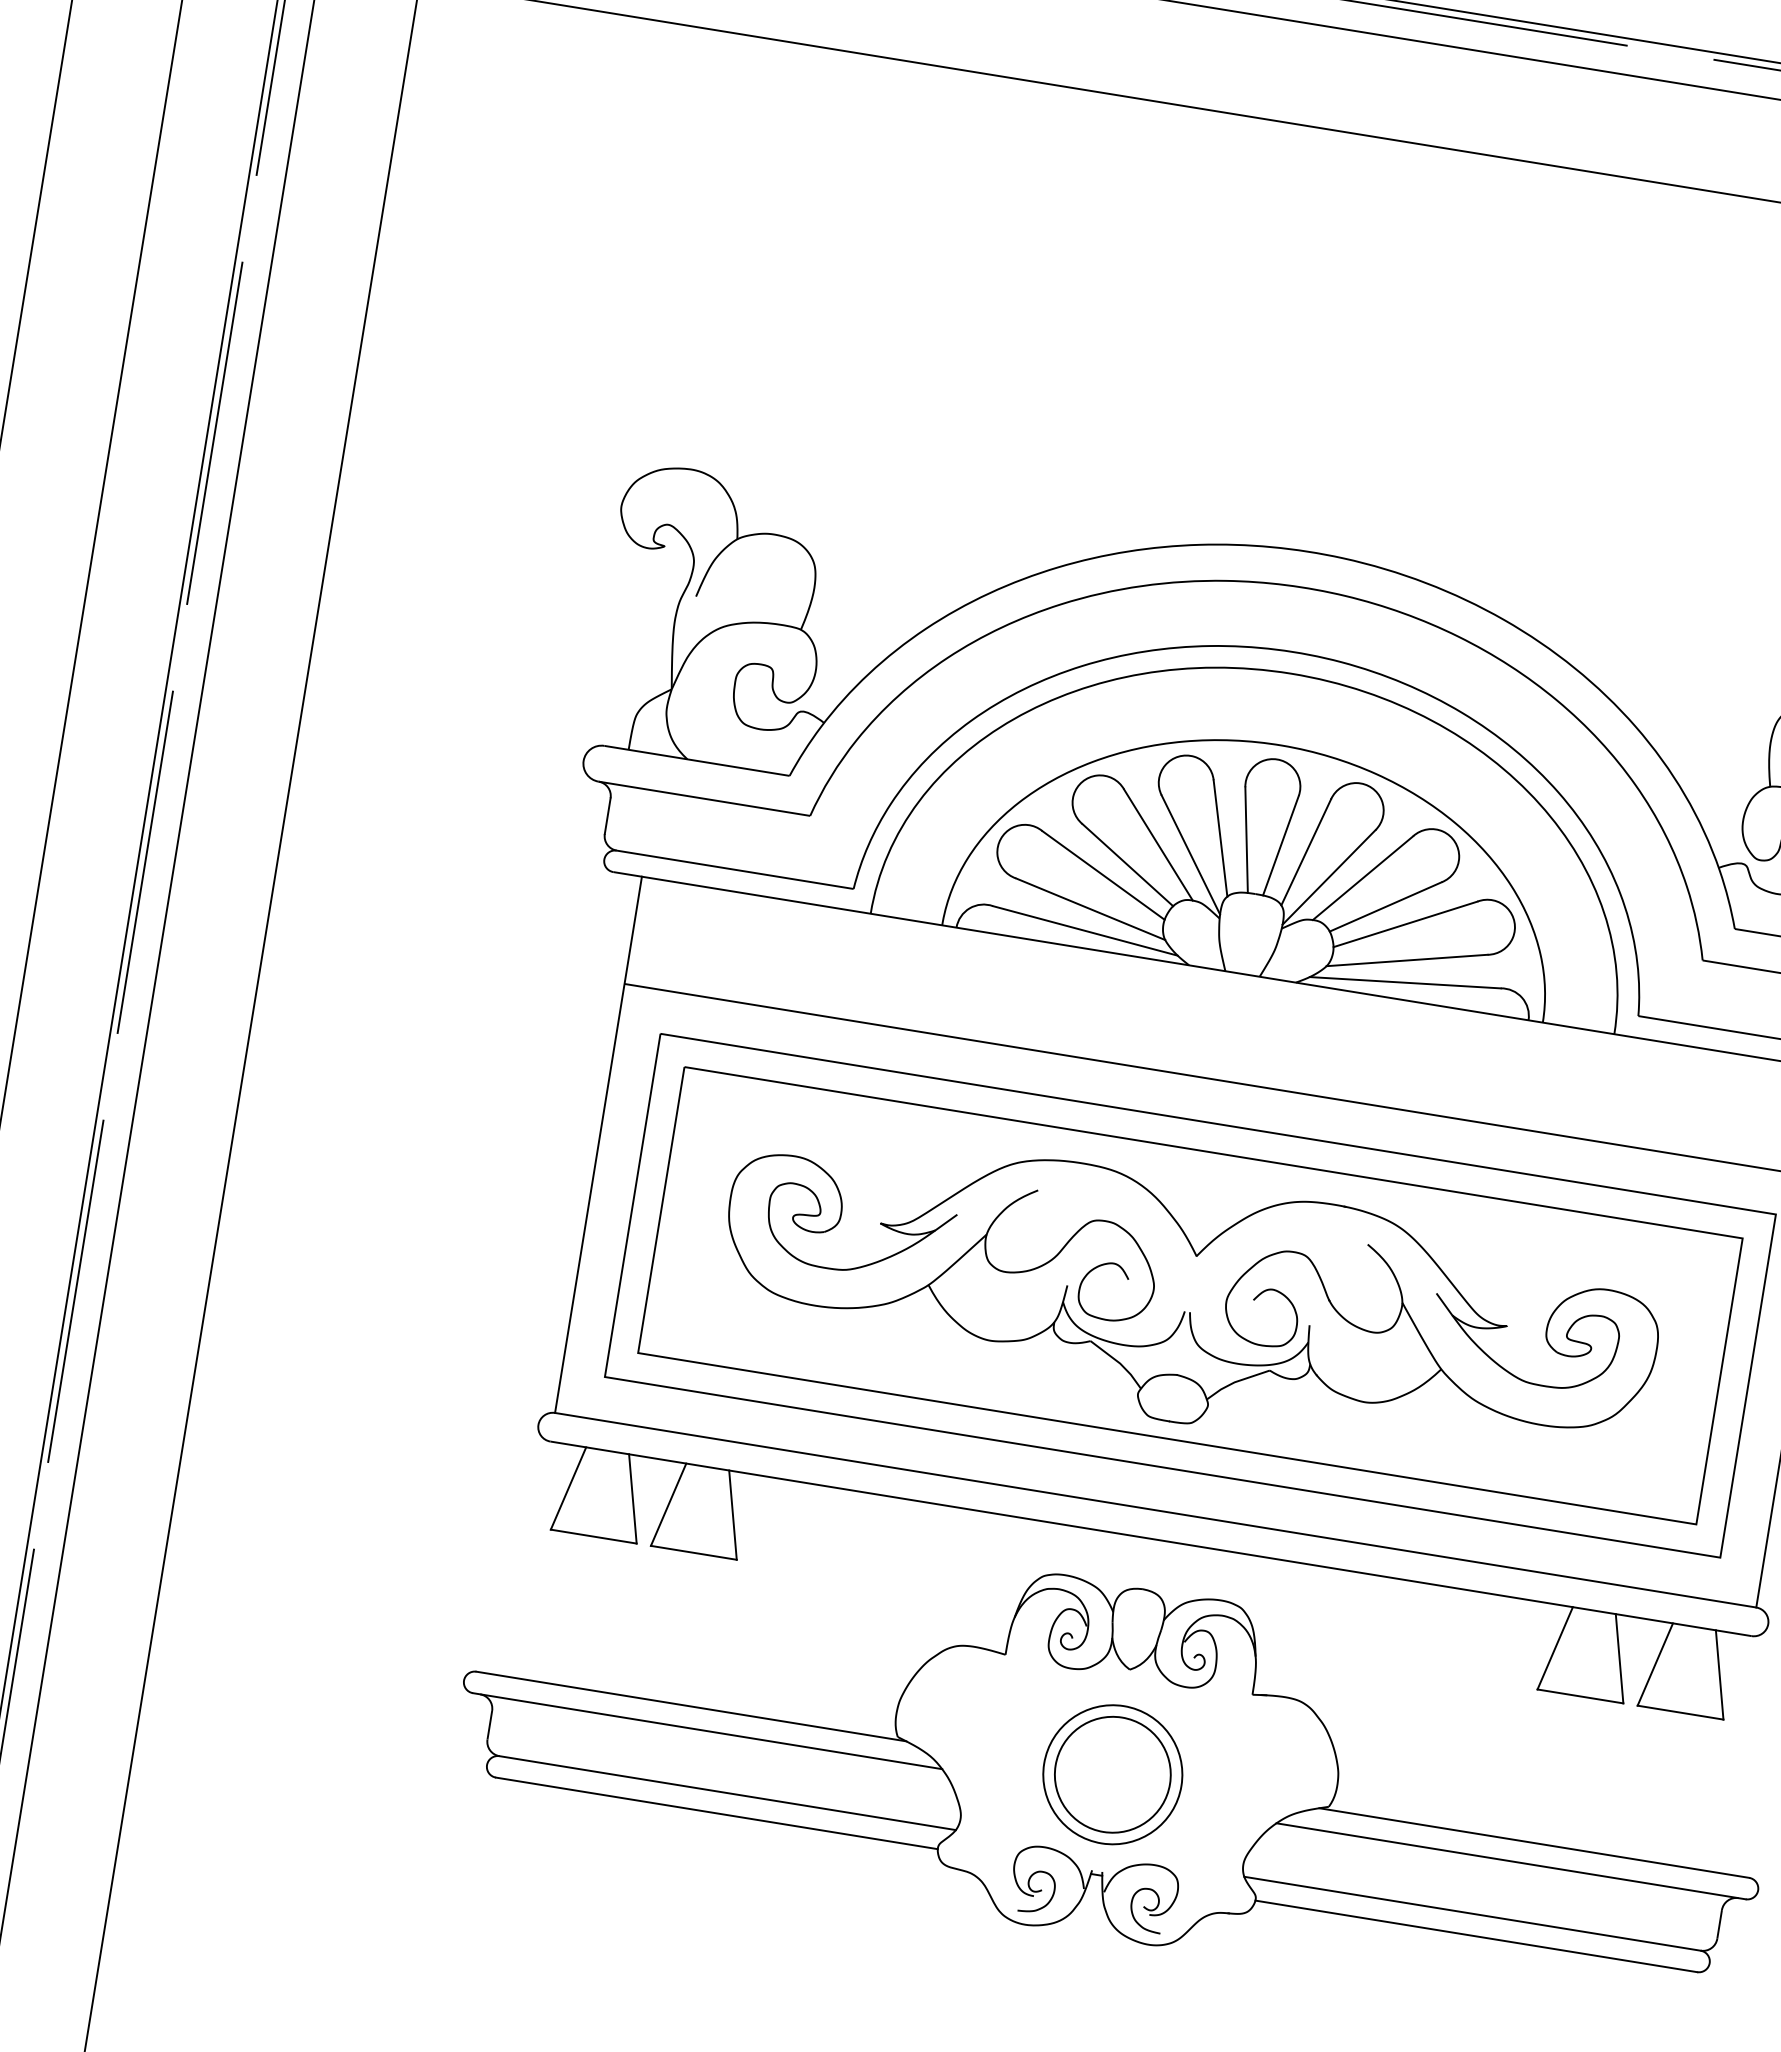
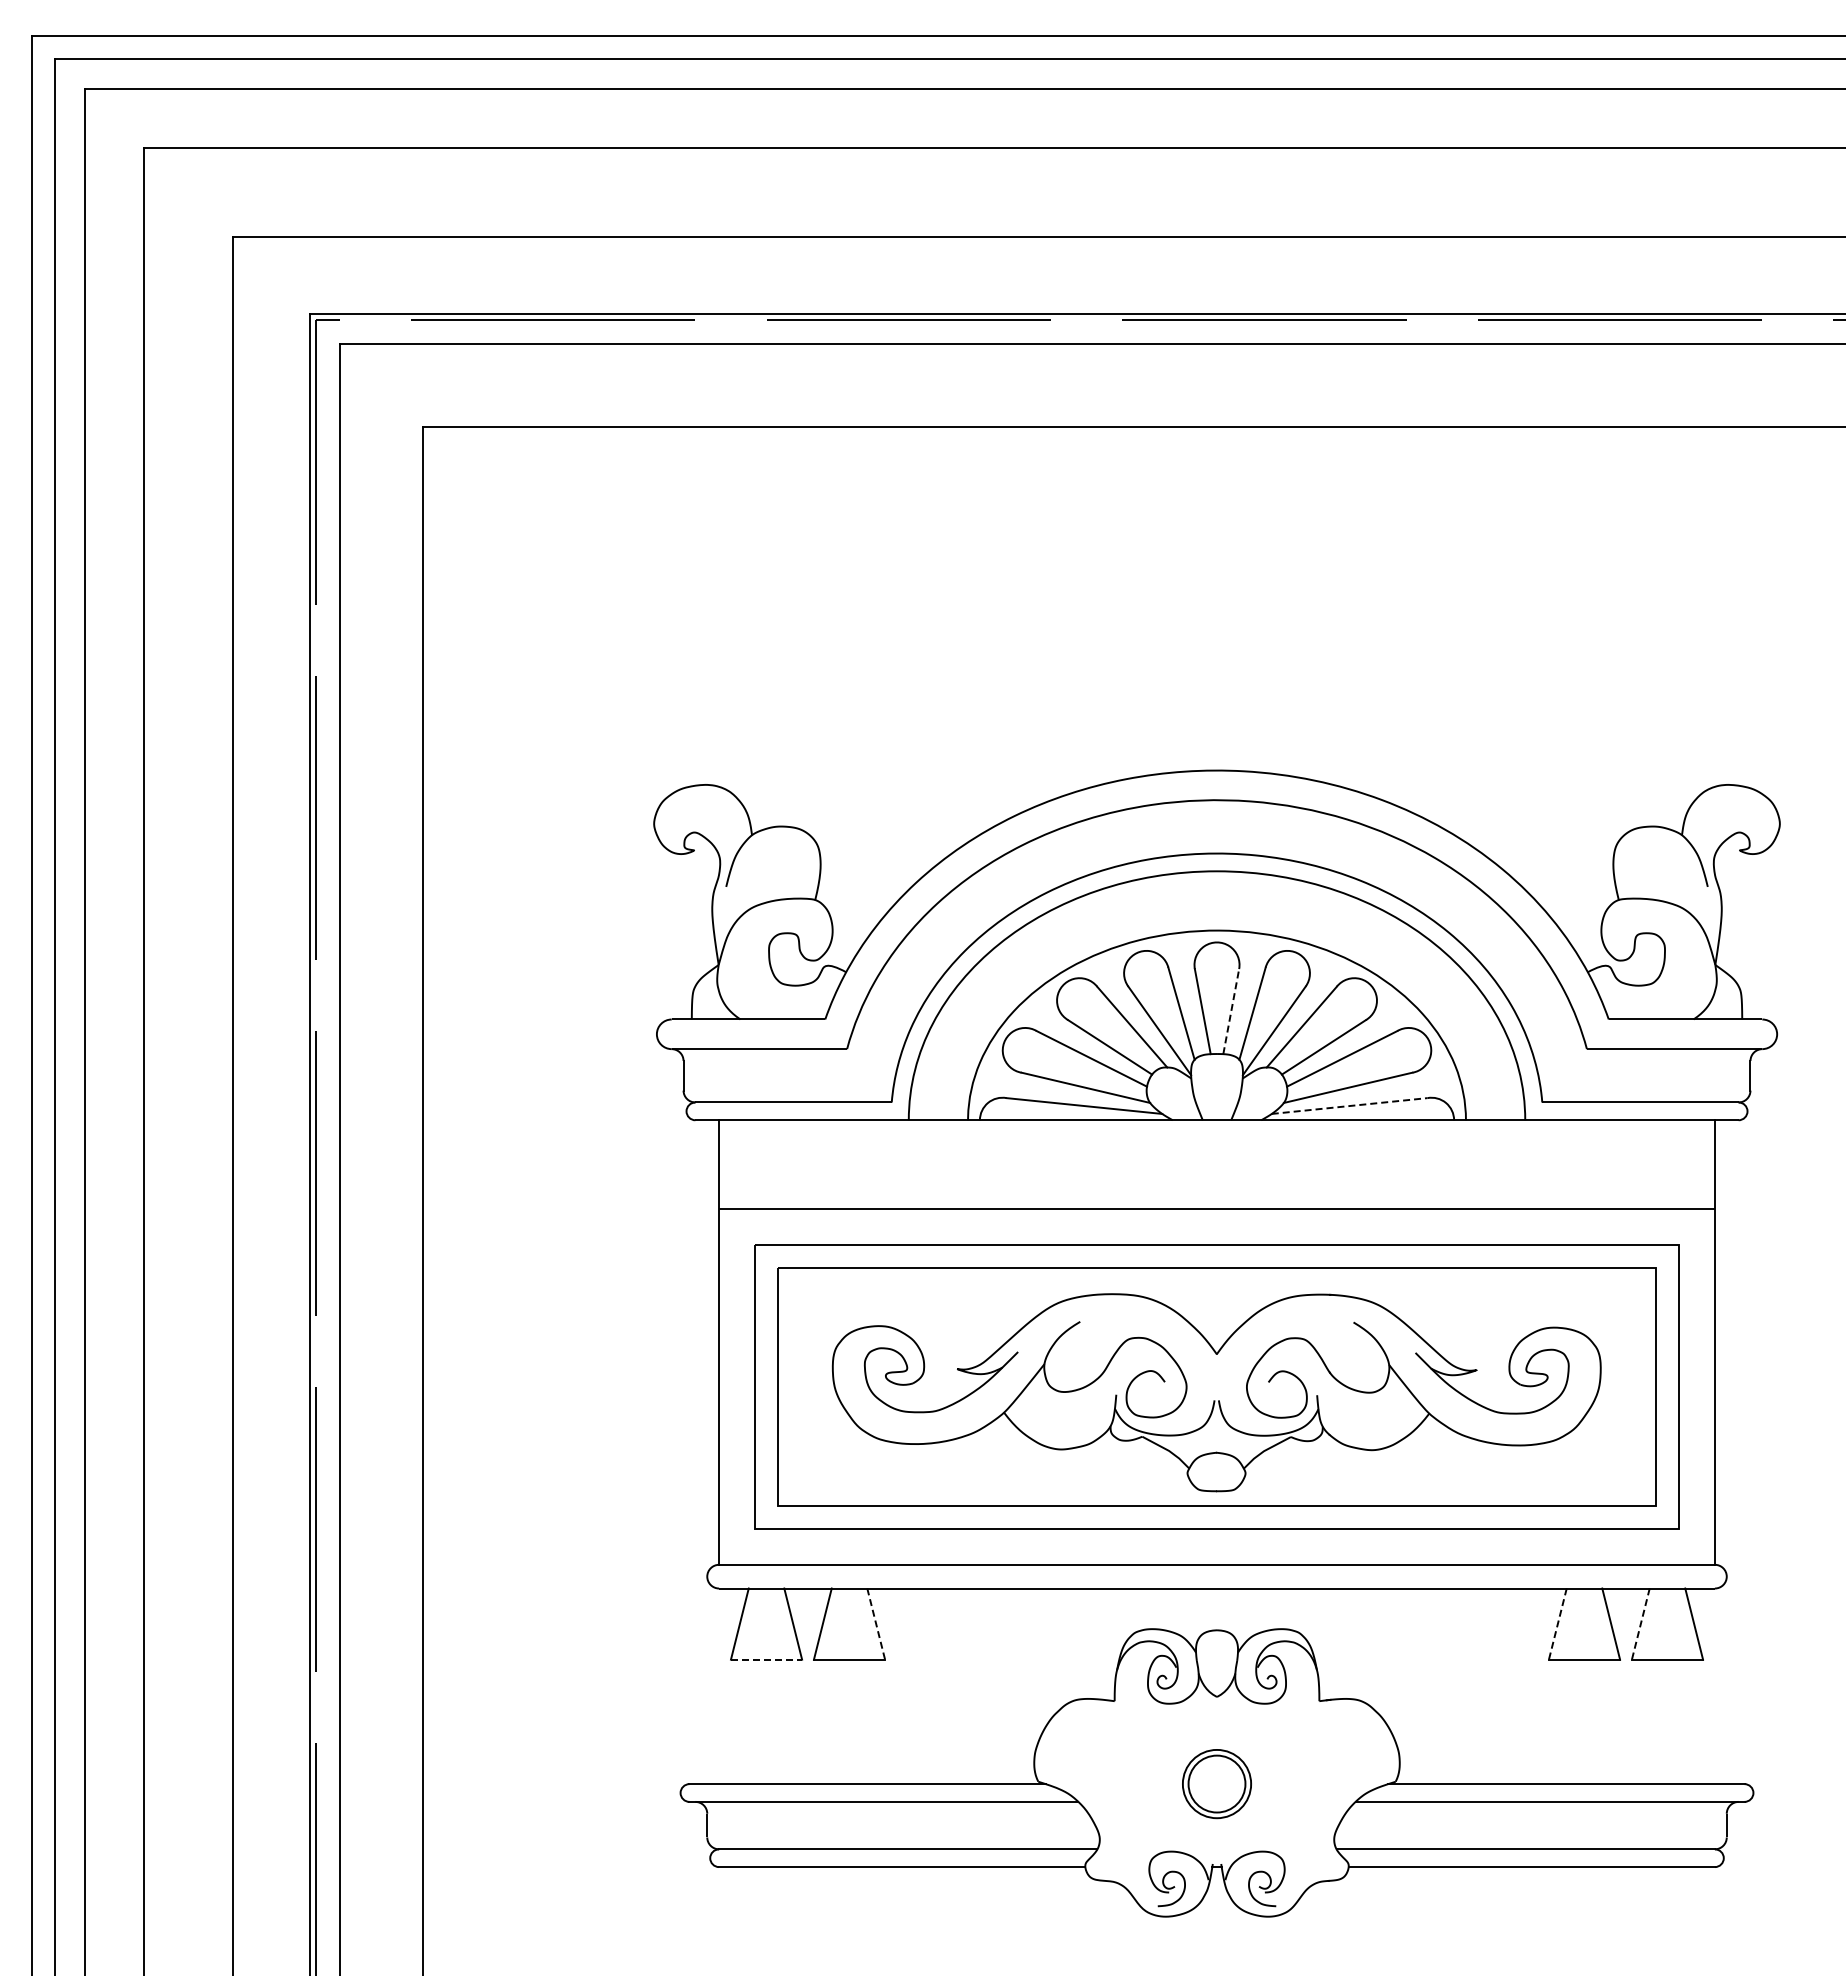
line: (1281, 845) -> (1231, 1011), solid -> dashed
line: (1406, 982) -> (1350, 1105), solid -> dashed
line: (733, 1515) -> (876, 1624), solid -> dashed
line: (593, 1536) -> (766, 1659), solid -> dashed
line: (1554, 1648) -> (1557, 1624), solid -> dashed
line: (1654, 1664) -> (1640, 1624), solid -> dashed
part: (1112, 1773) -> (1216, 1783), size x0.6

